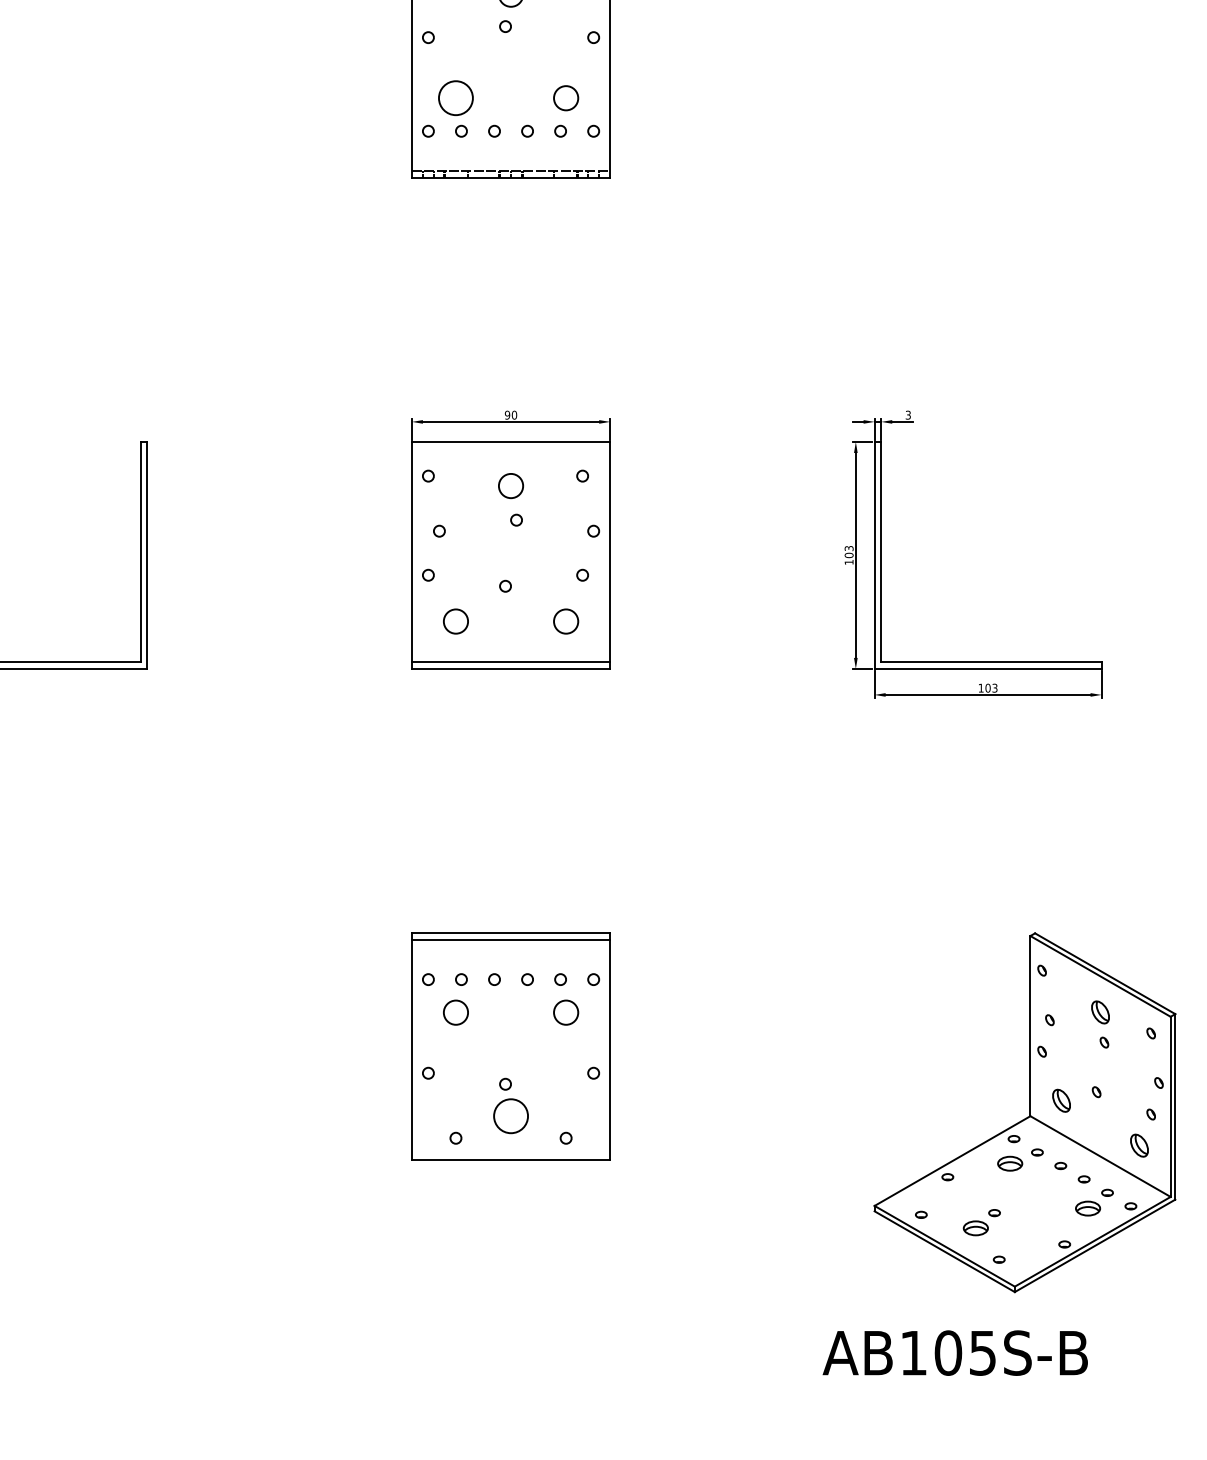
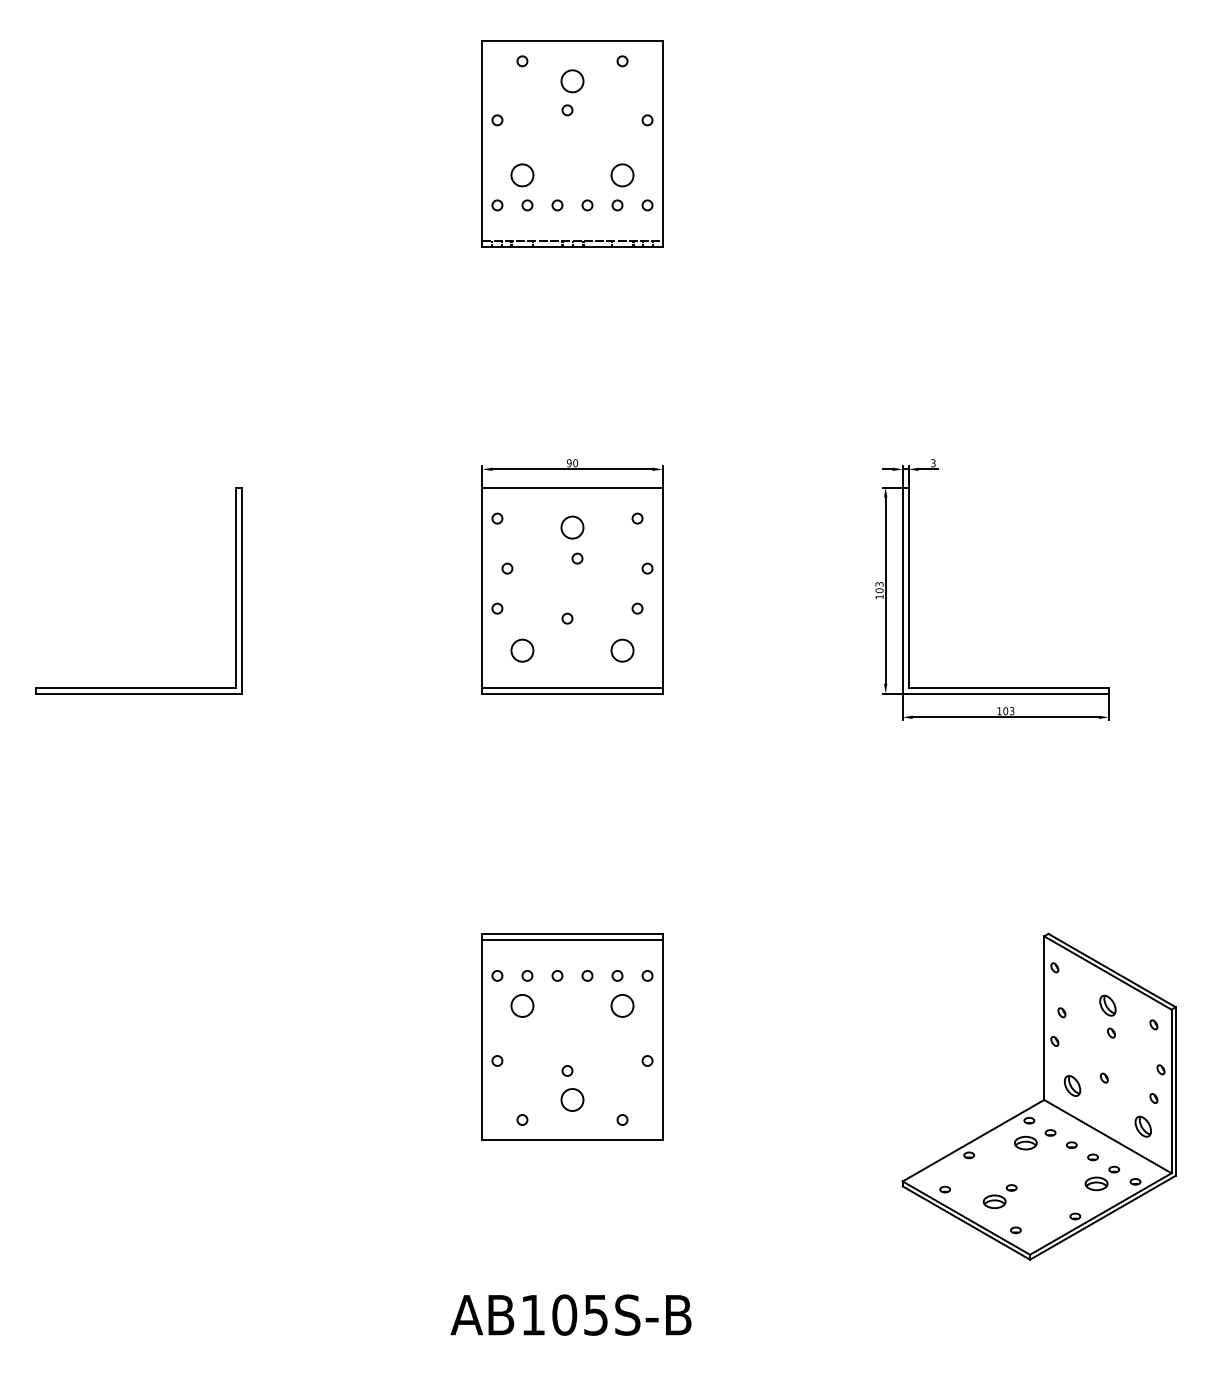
circle: (455, 98) -> (522, 175), size x0.71
circle: (511, 1115) -> (572, 1099), size x0.71
text: (954, 1352) -> (570, 1314), moved

